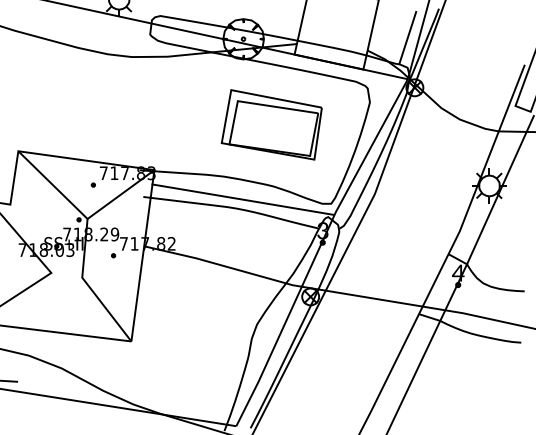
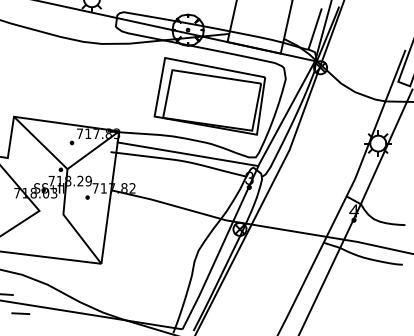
part: (271, 124) -> (209, 96), size x1.43
line: (27, 405) -> (21, 313), added

